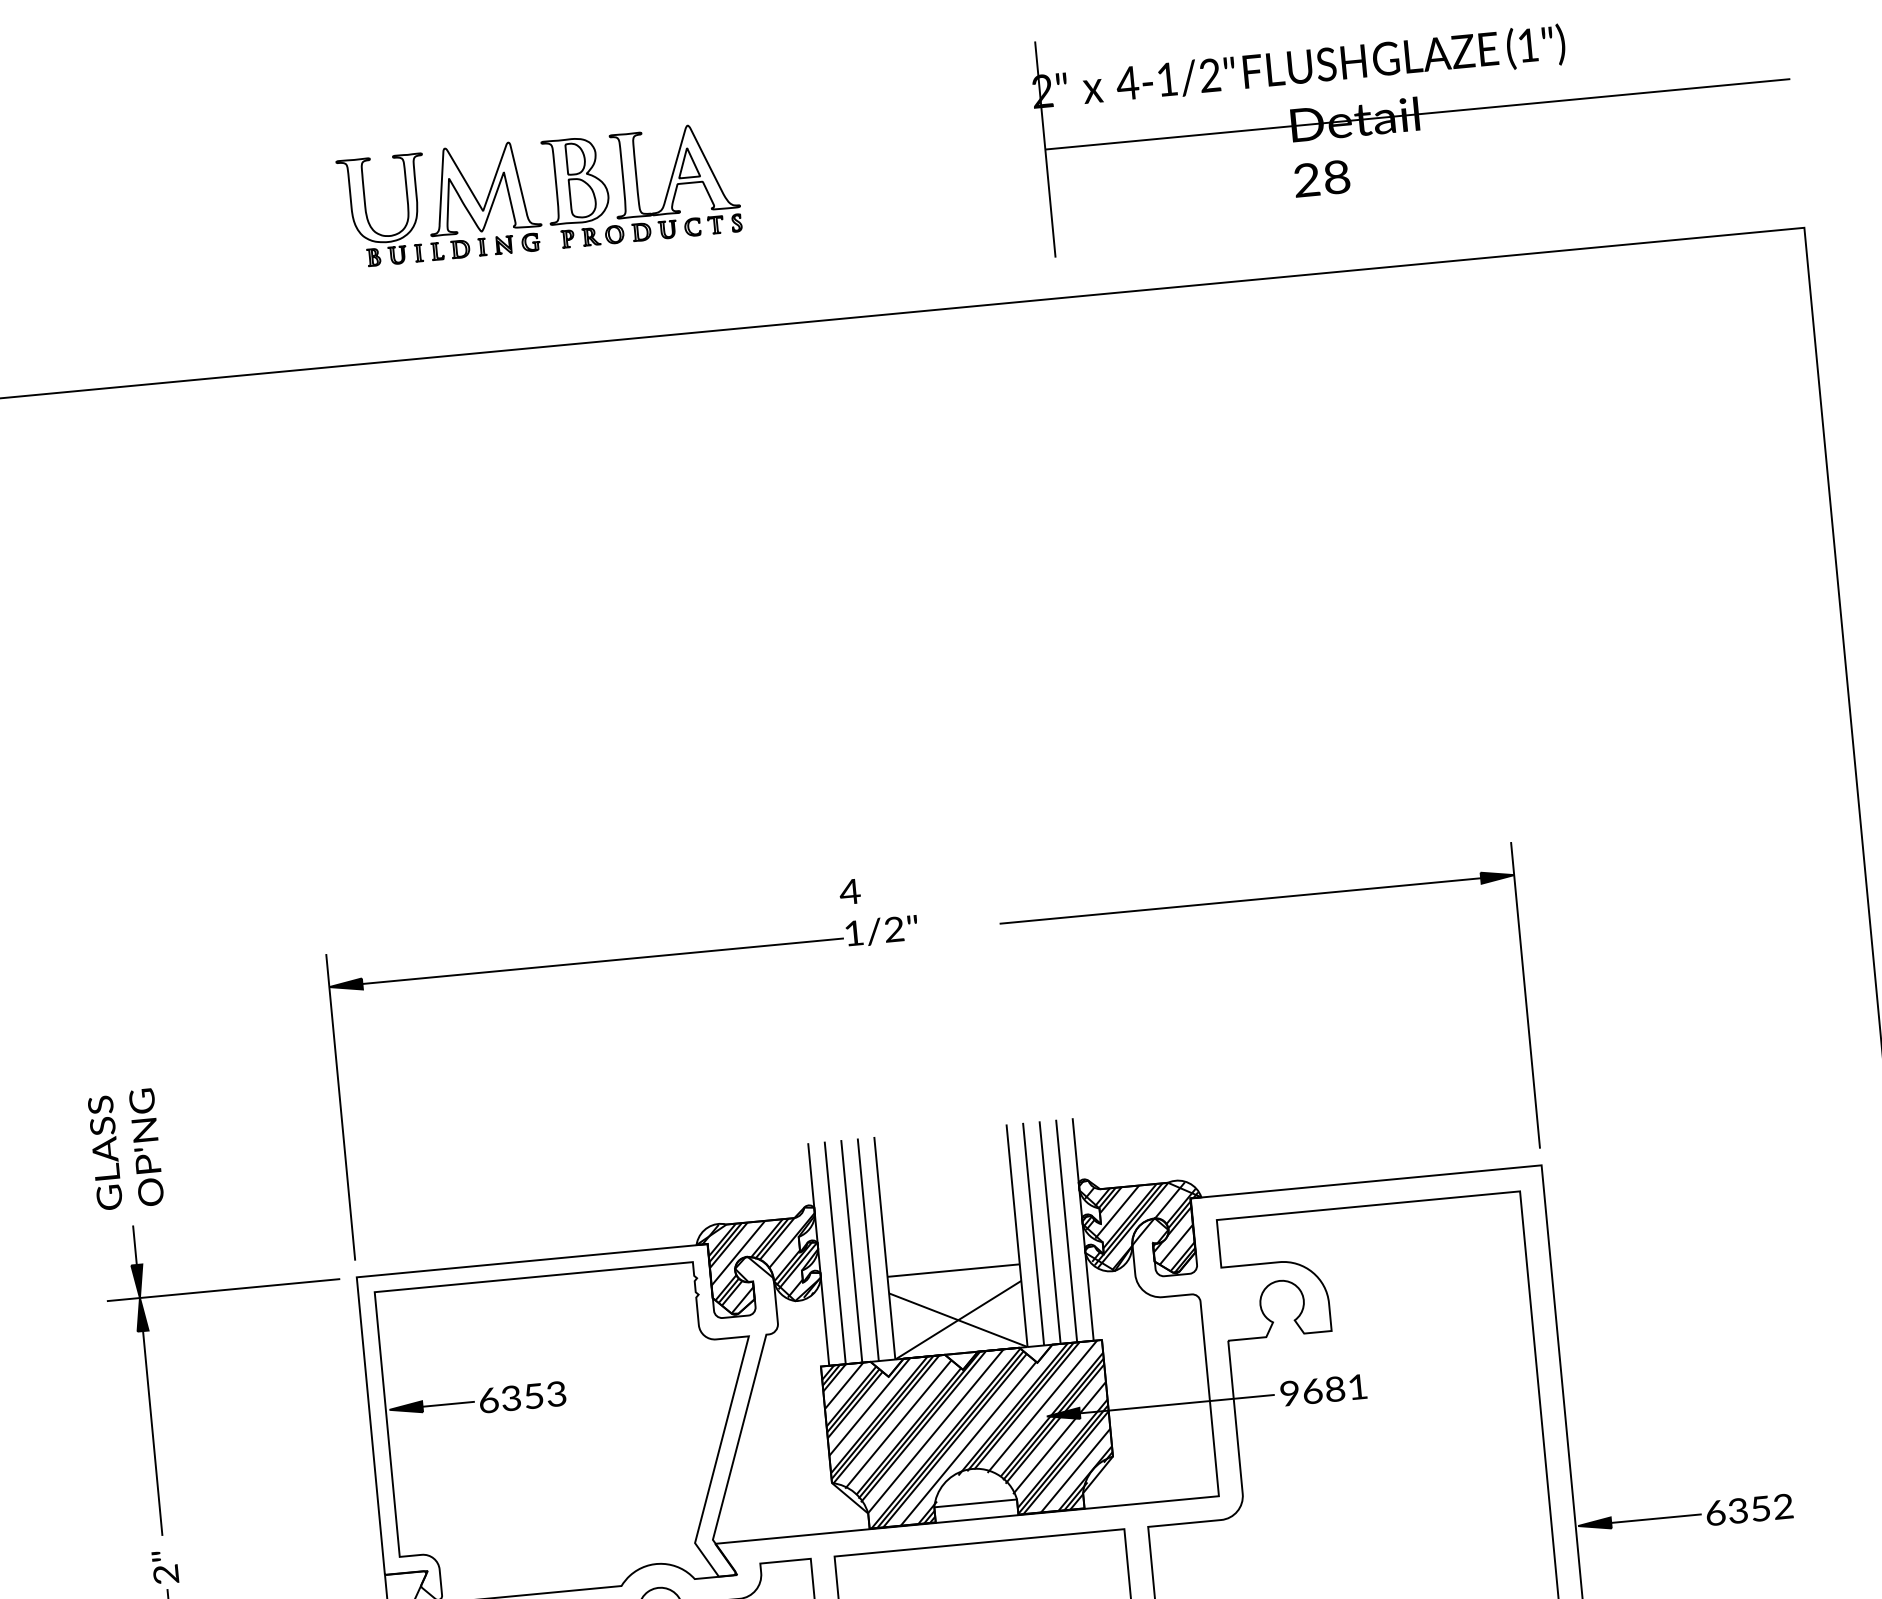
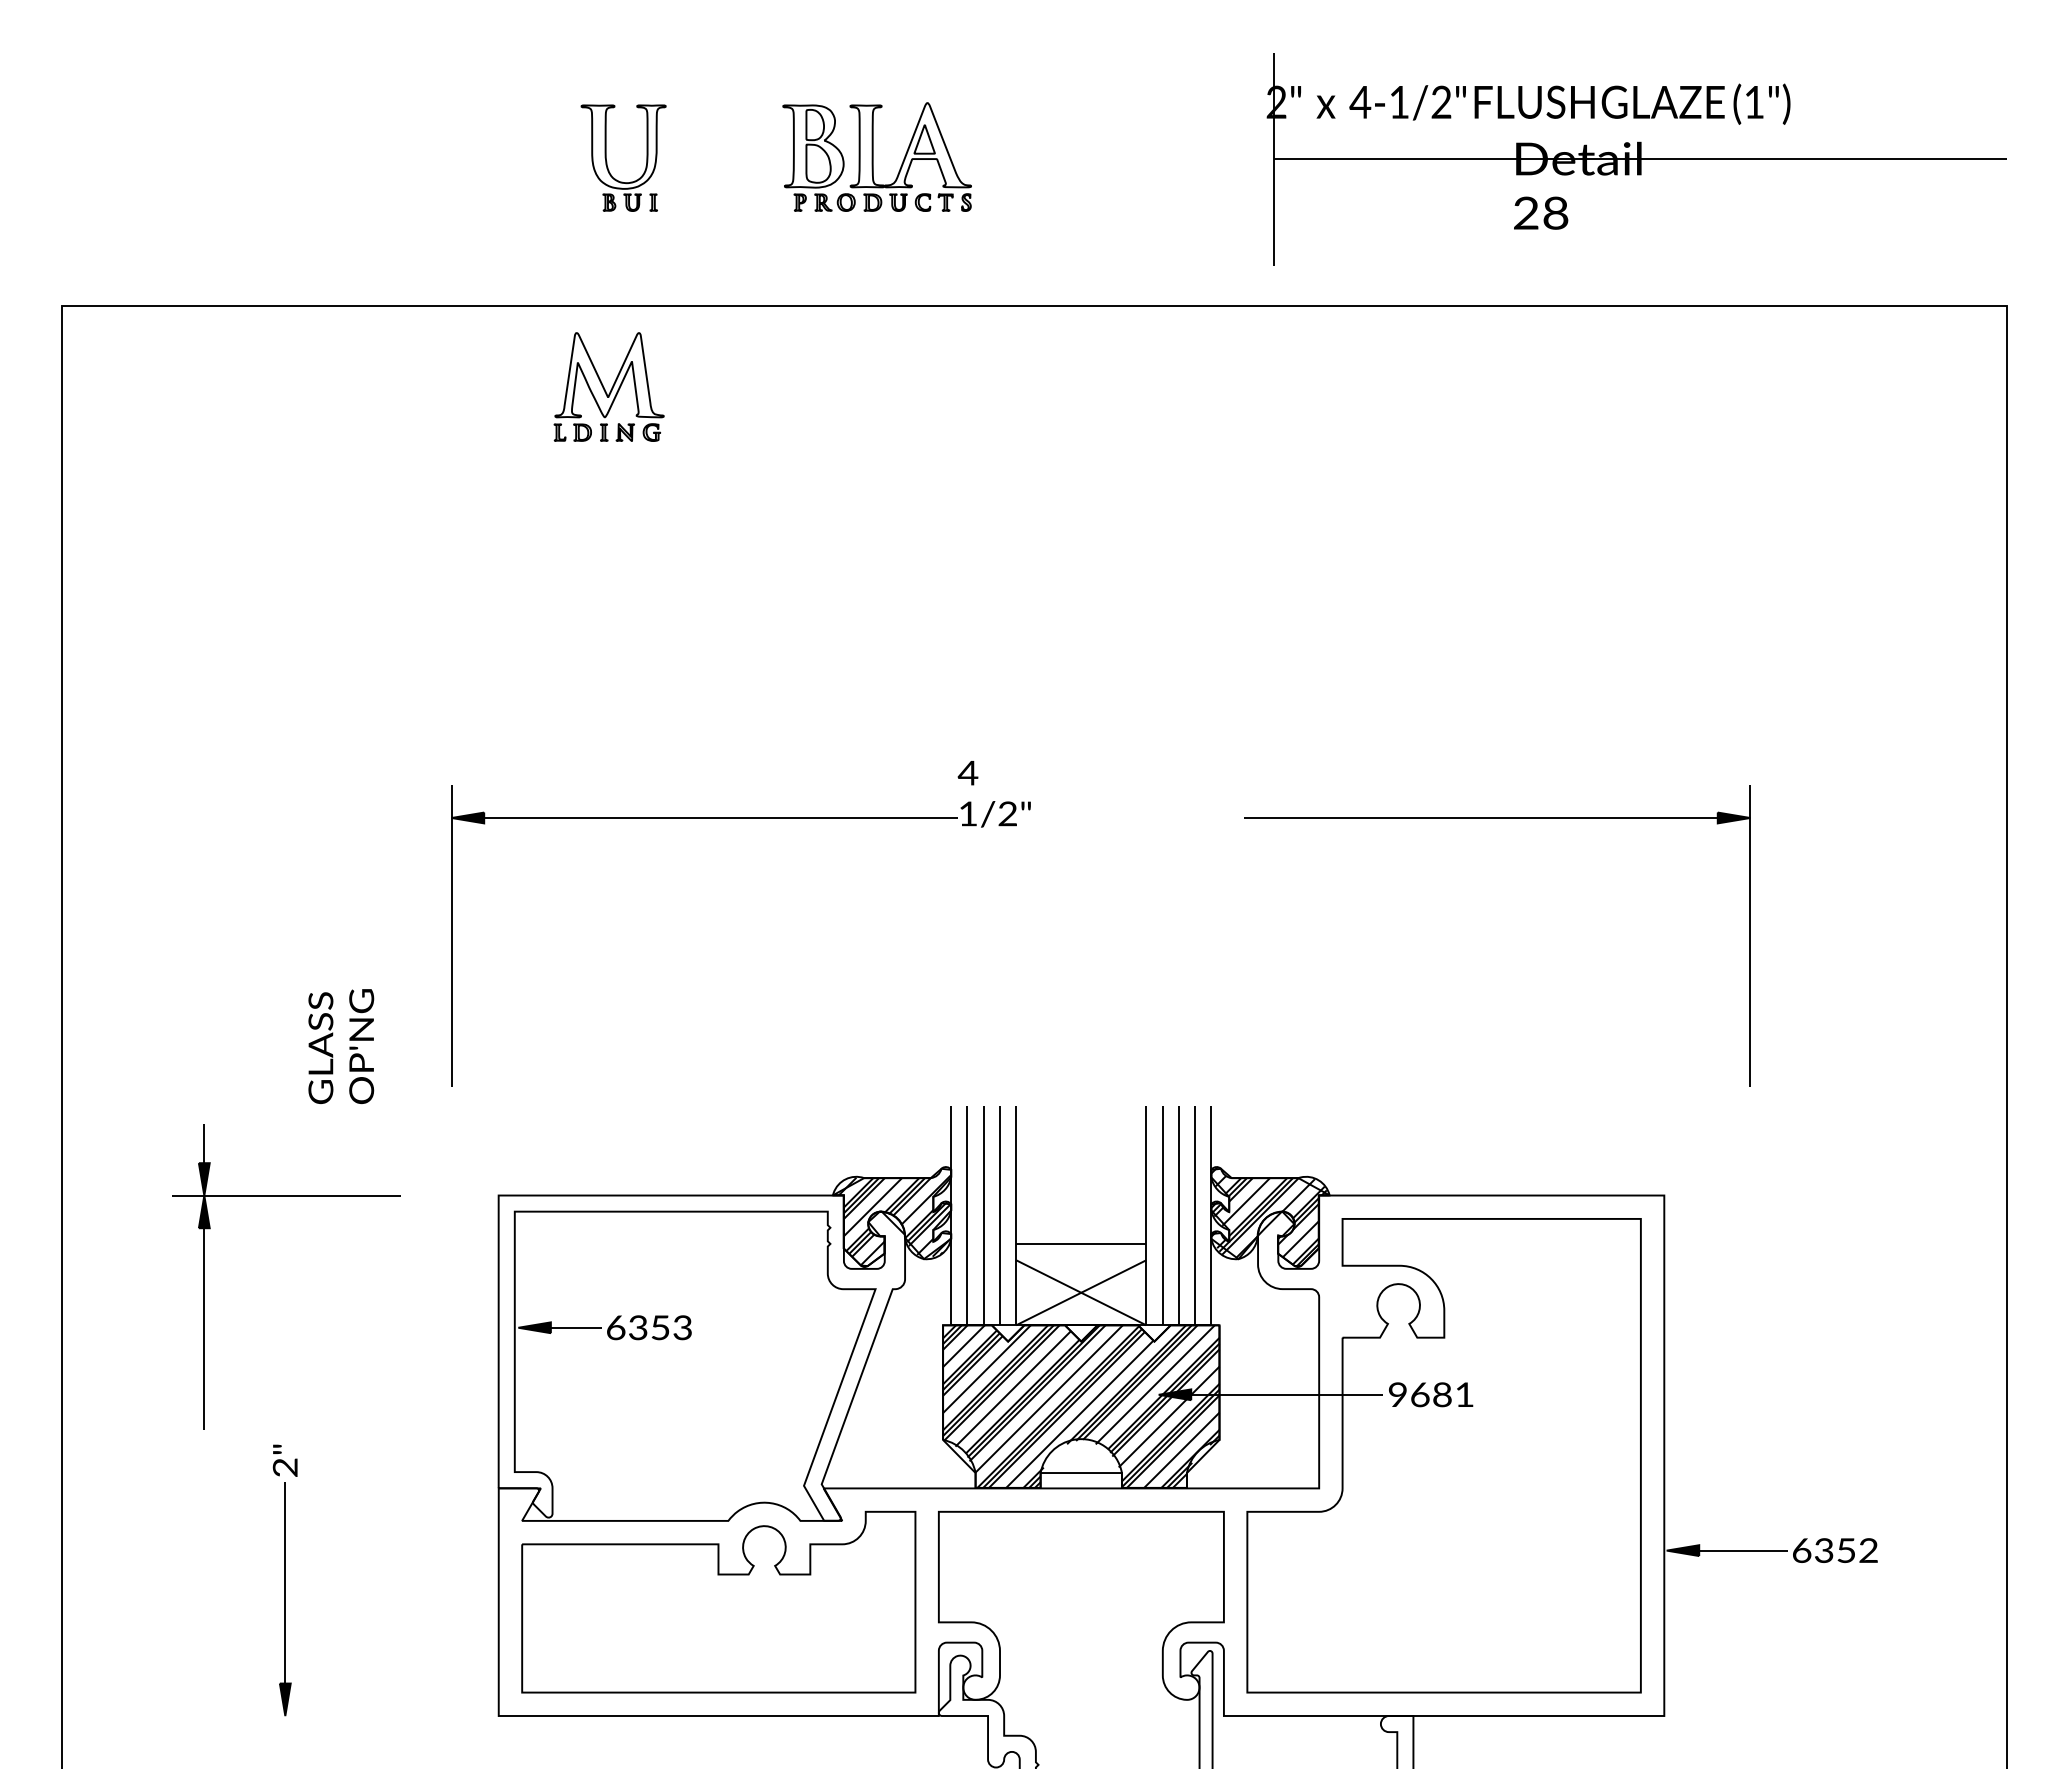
part: (482, 199) -> (608, 386), moved
part: (1257, 899) -> (1497, 818), moved
part: (622, 959) -> (740, 818), moved
text: (126, 1149) -> (341, 1046), moved
part: (223, 1290) -> (286, 1196), moved

